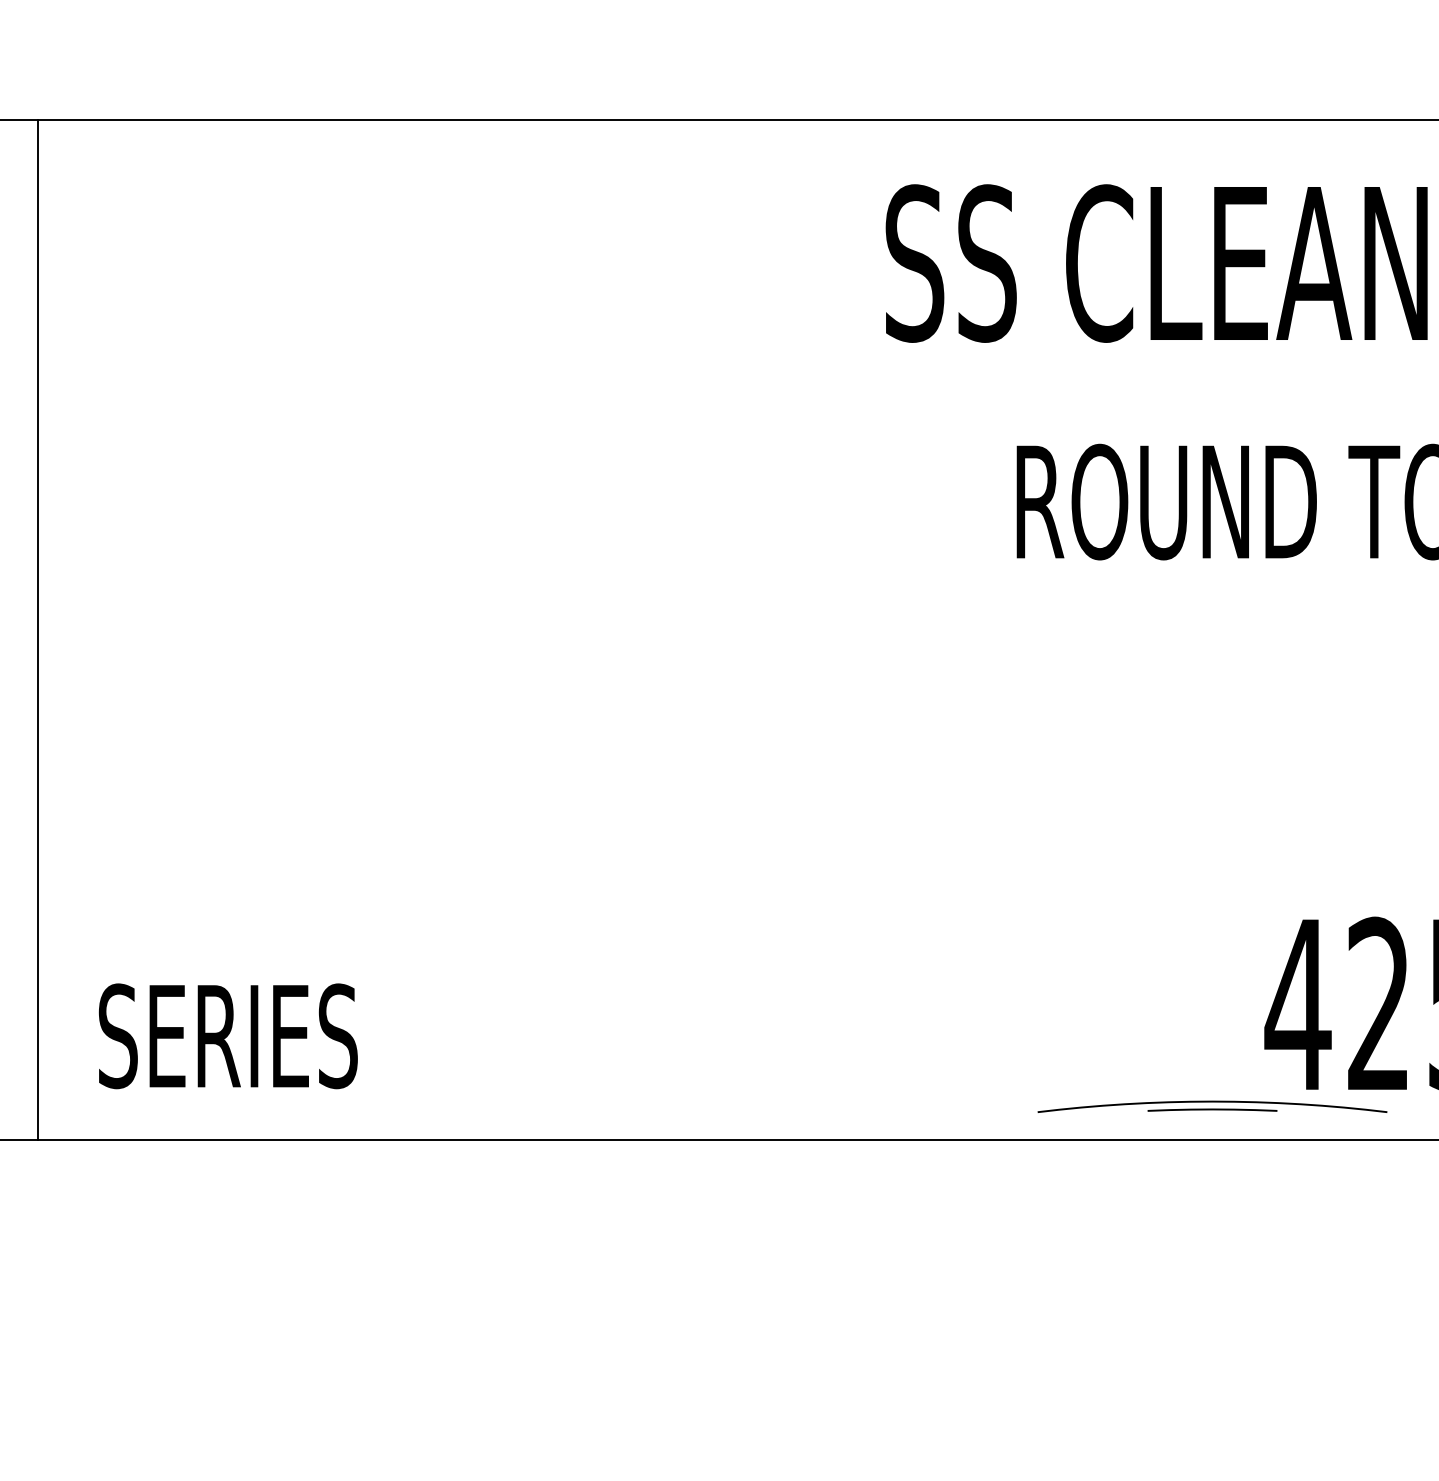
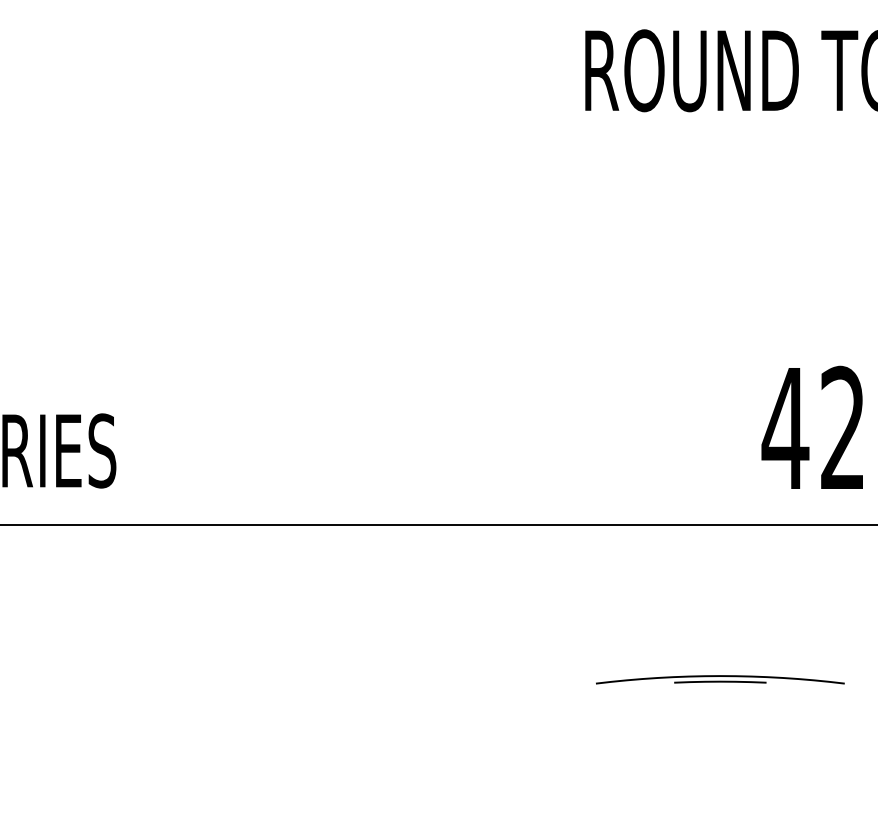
part: (1212, 1106) -> (720, 679), moved

